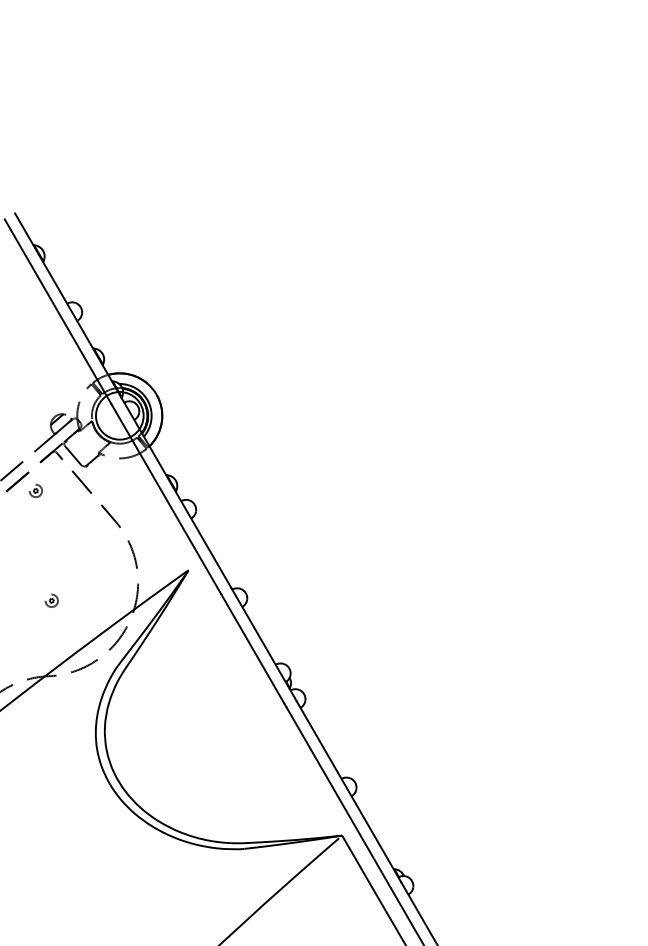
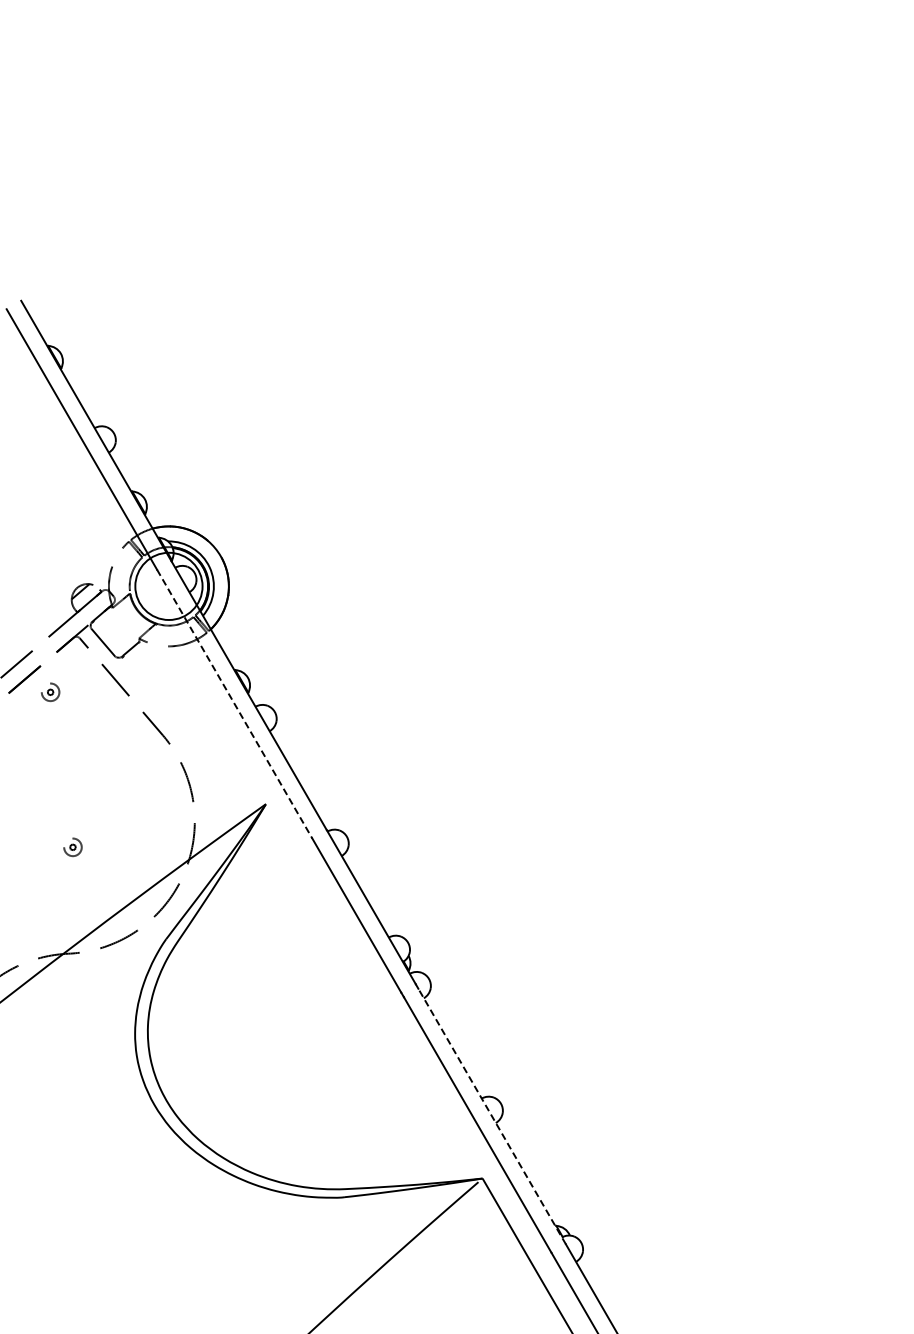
line: (166, 499) -> (234, 704), solid -> dashed
line: (349, 791) -> (492, 1116), solid -> dashed

